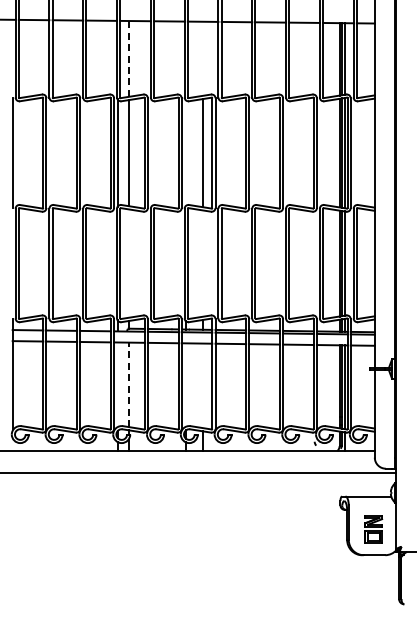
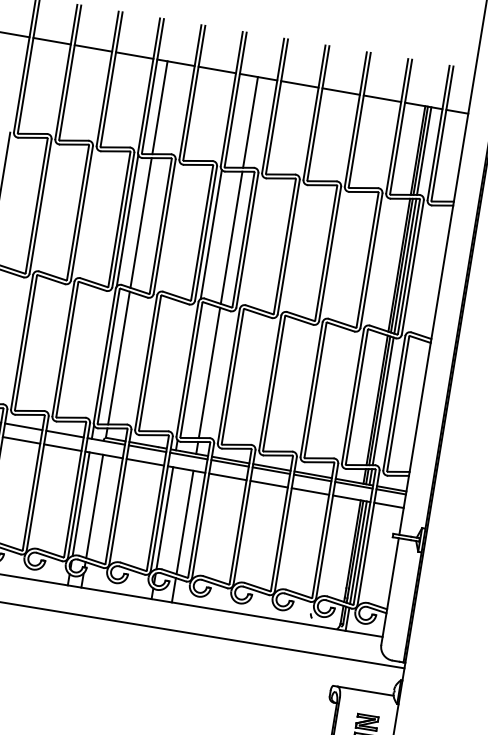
line: (128, 58) -> (159, 107), dashed -> solid
line: (202, 58) -> (250, 121), added
line: (186, 152) -> (212, 233), added
line: (128, 263) -> (118, 357), added
line: (202, 263) -> (209, 372), added
line: (117, 384) -> (81, 503), added
line: (128, 384) -> (94, 506), dashed -> solid
line: (186, 384) -> (165, 517), added
line: (202, 385) -> (184, 522), added

